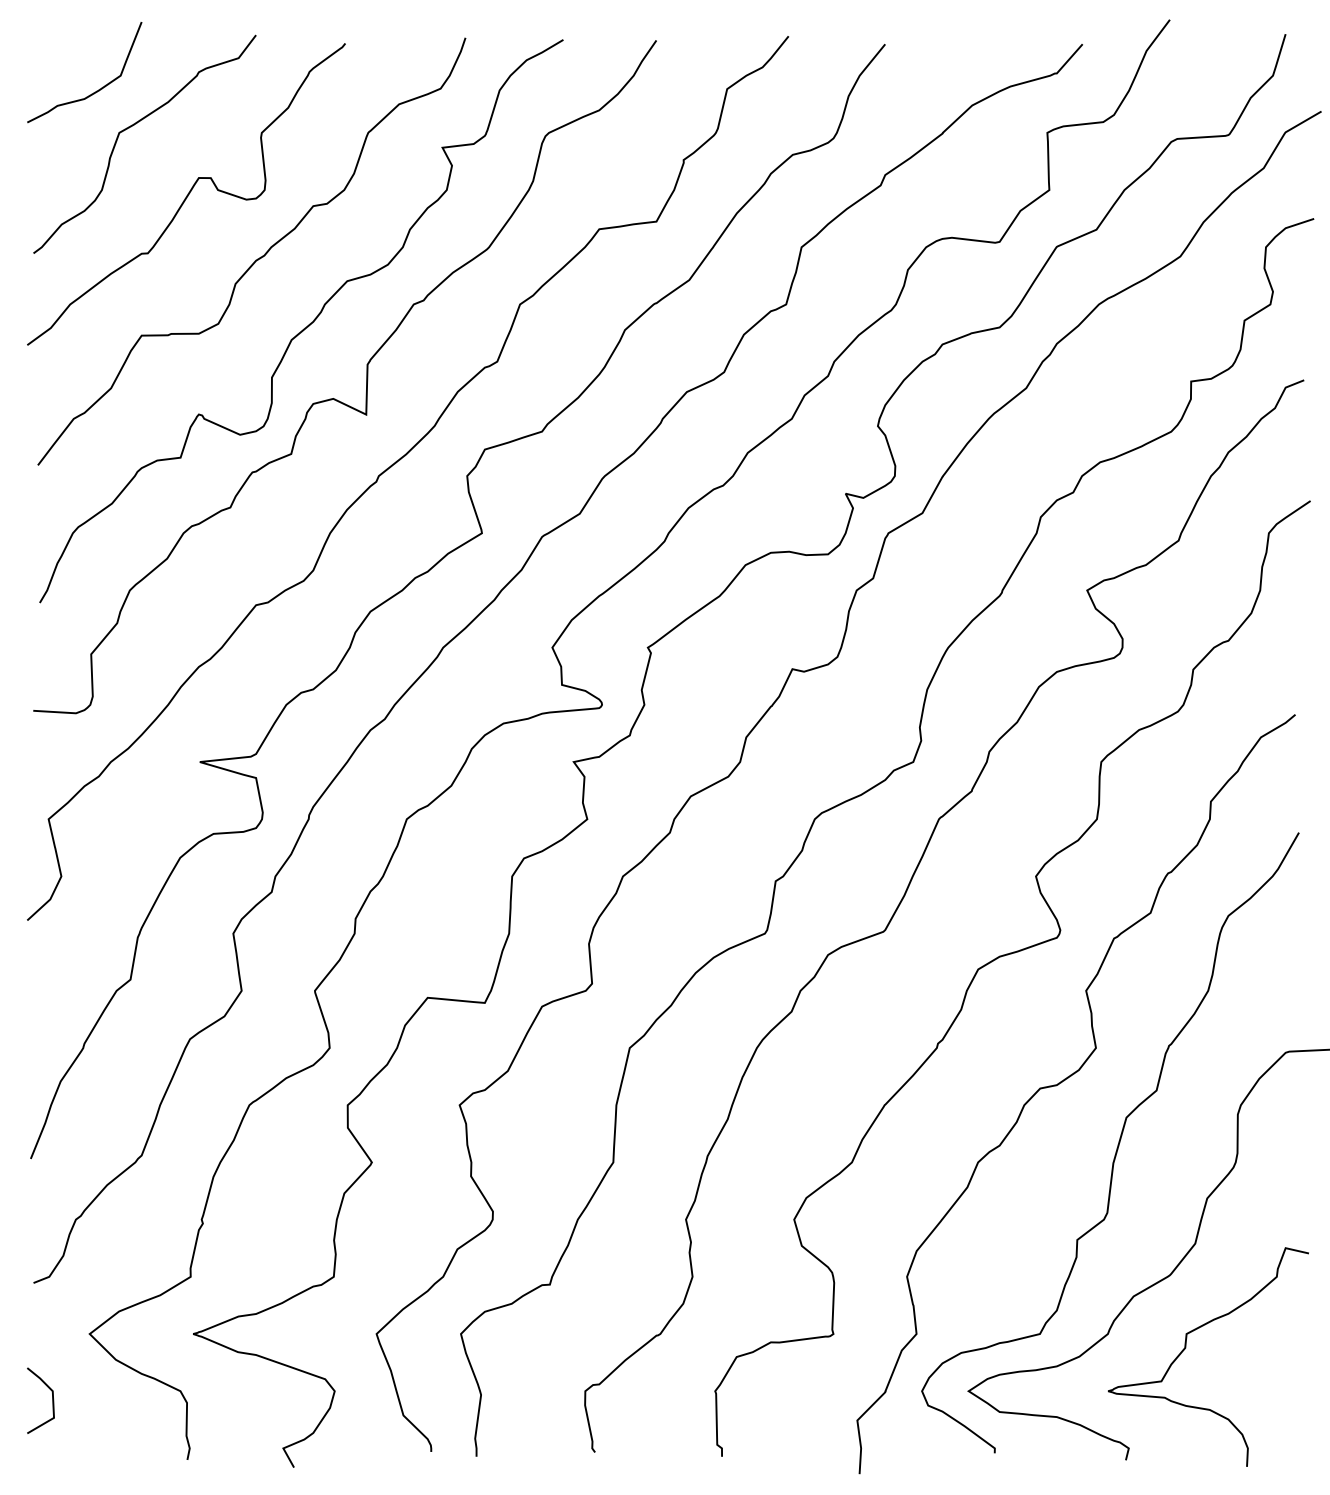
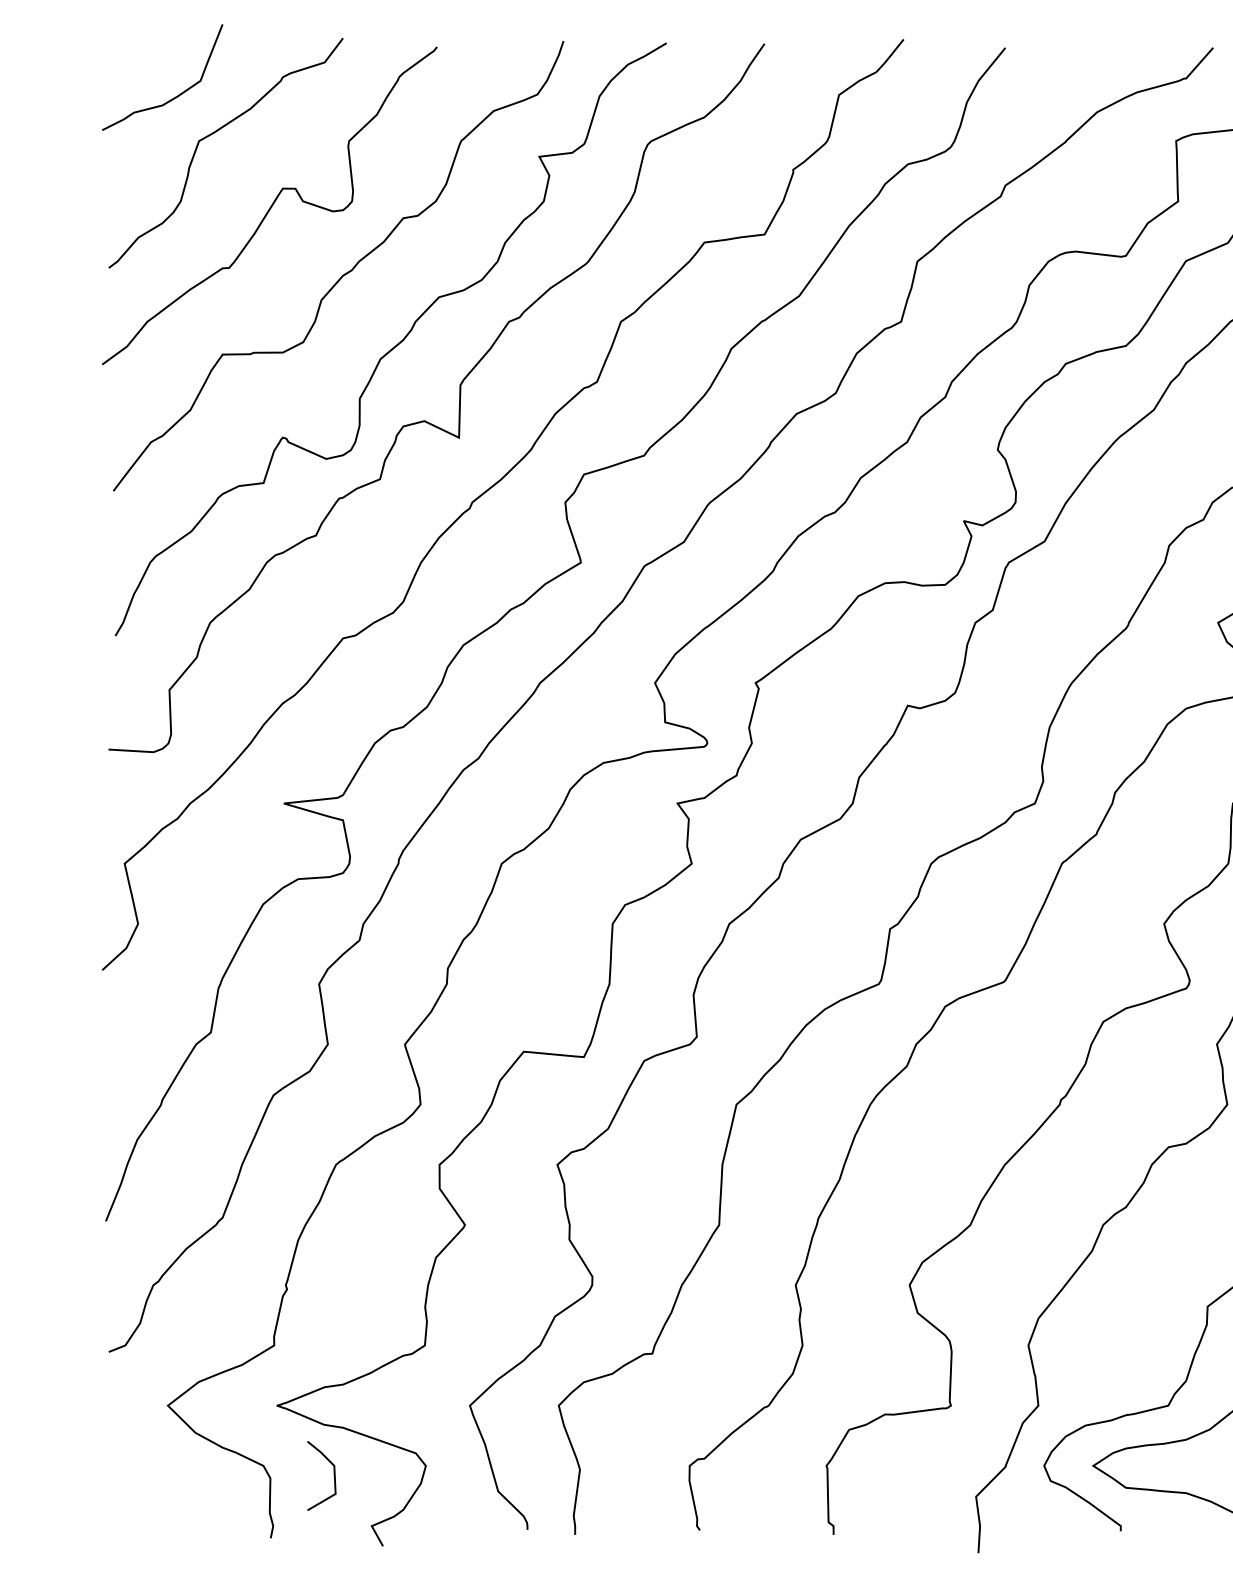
line: (52, 1400) -> (334, 1475), moved

